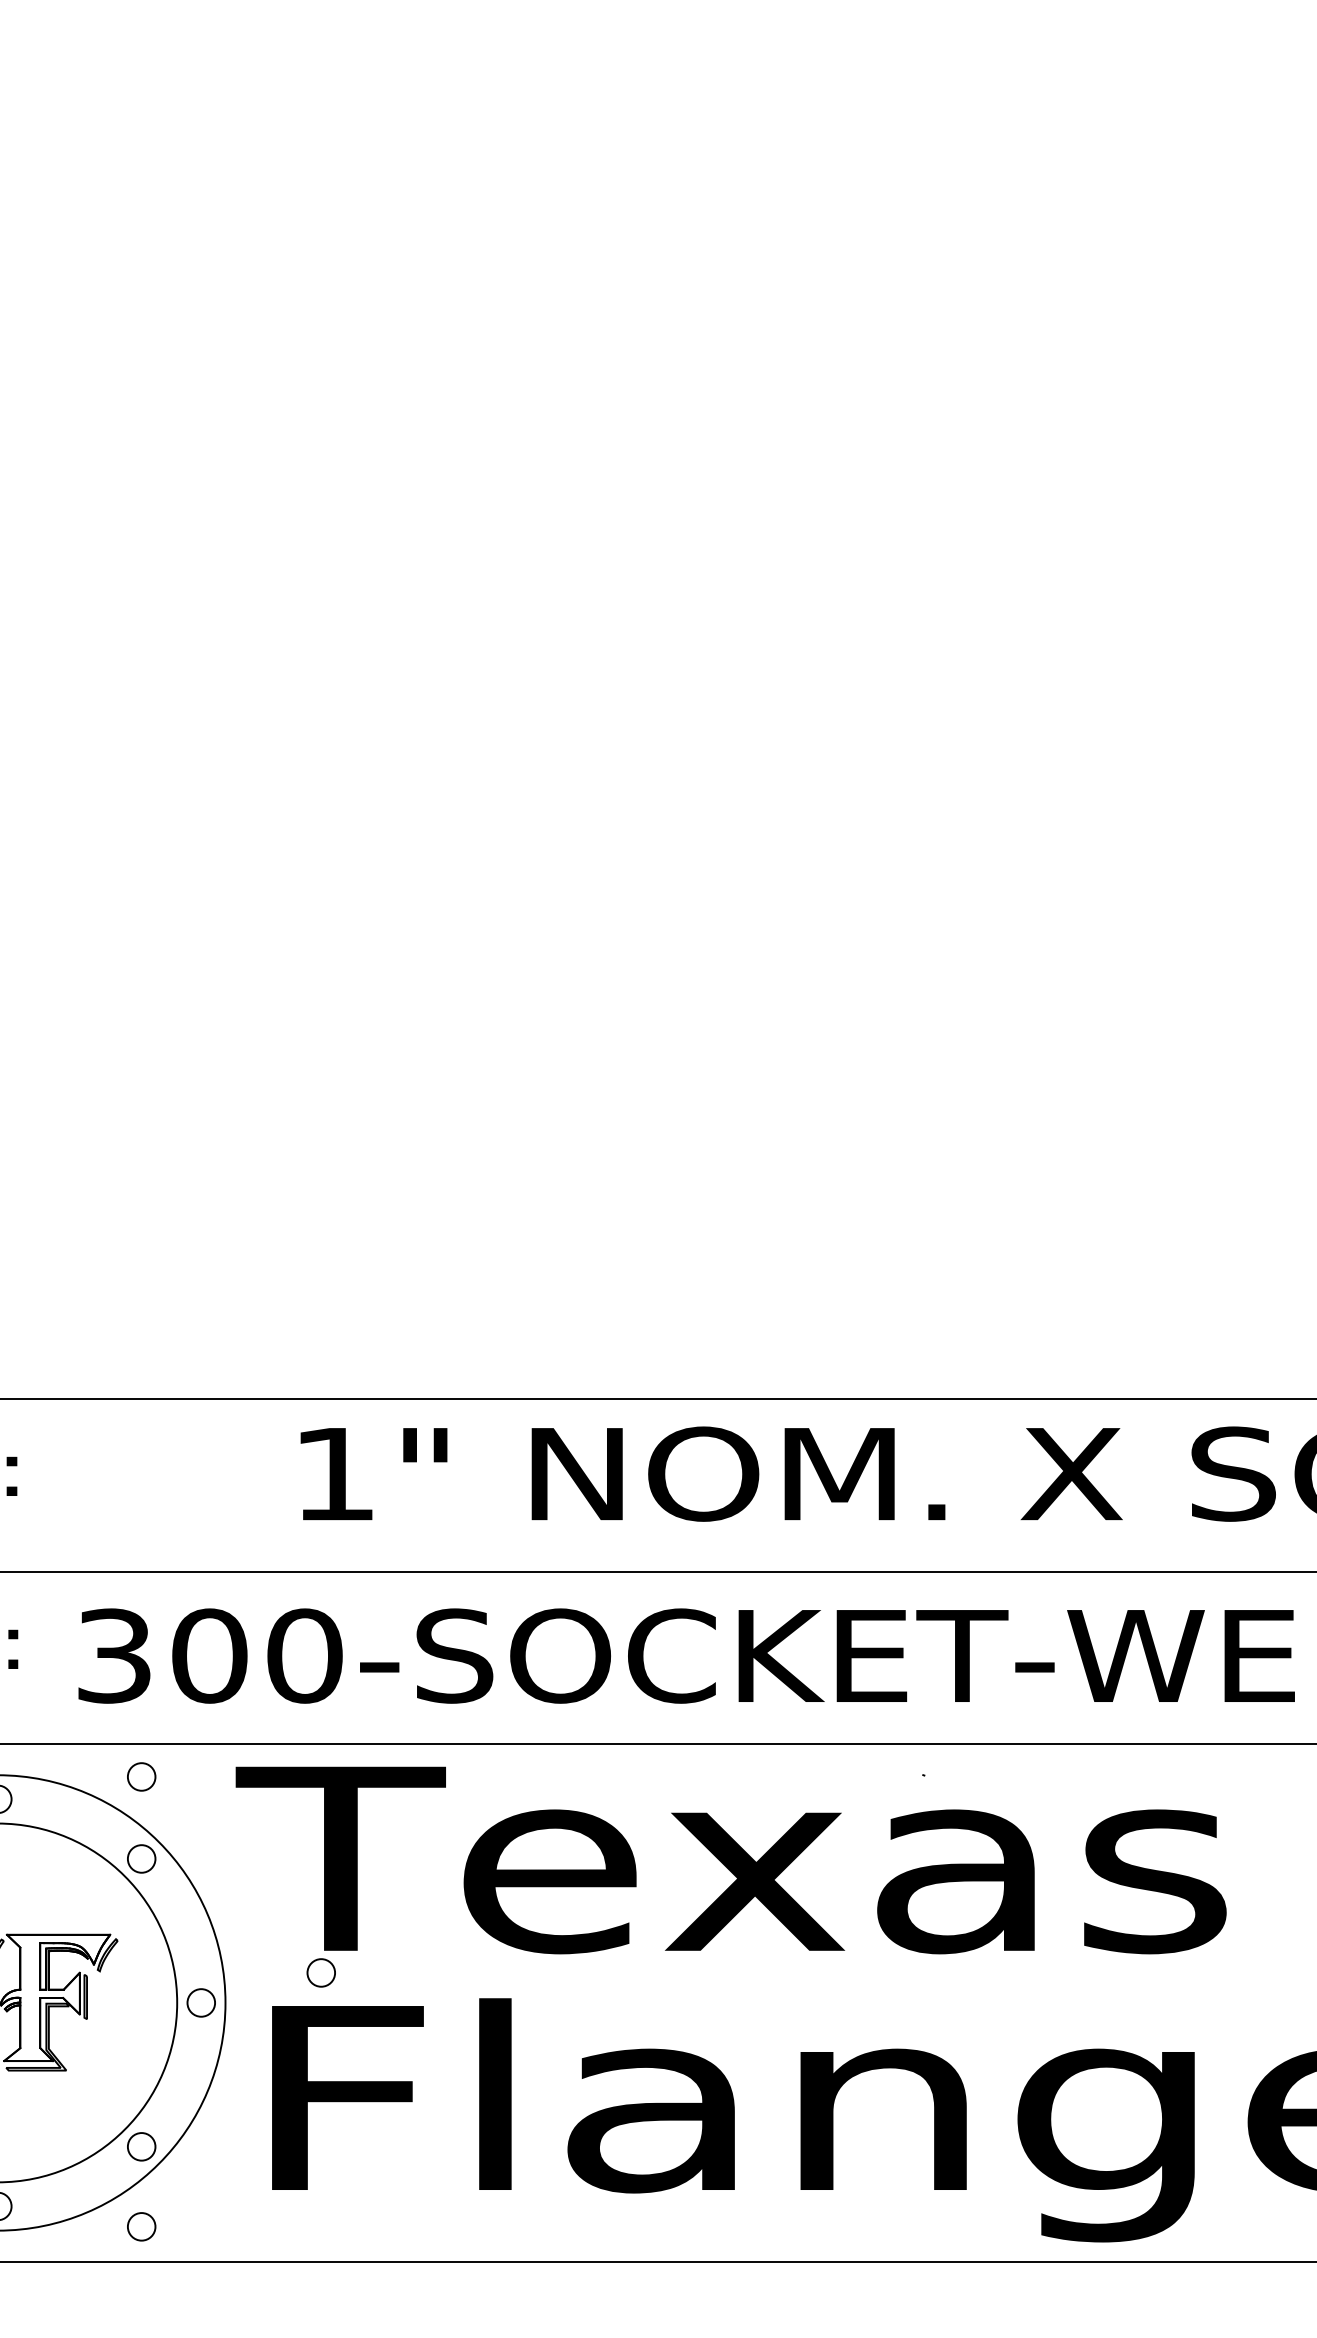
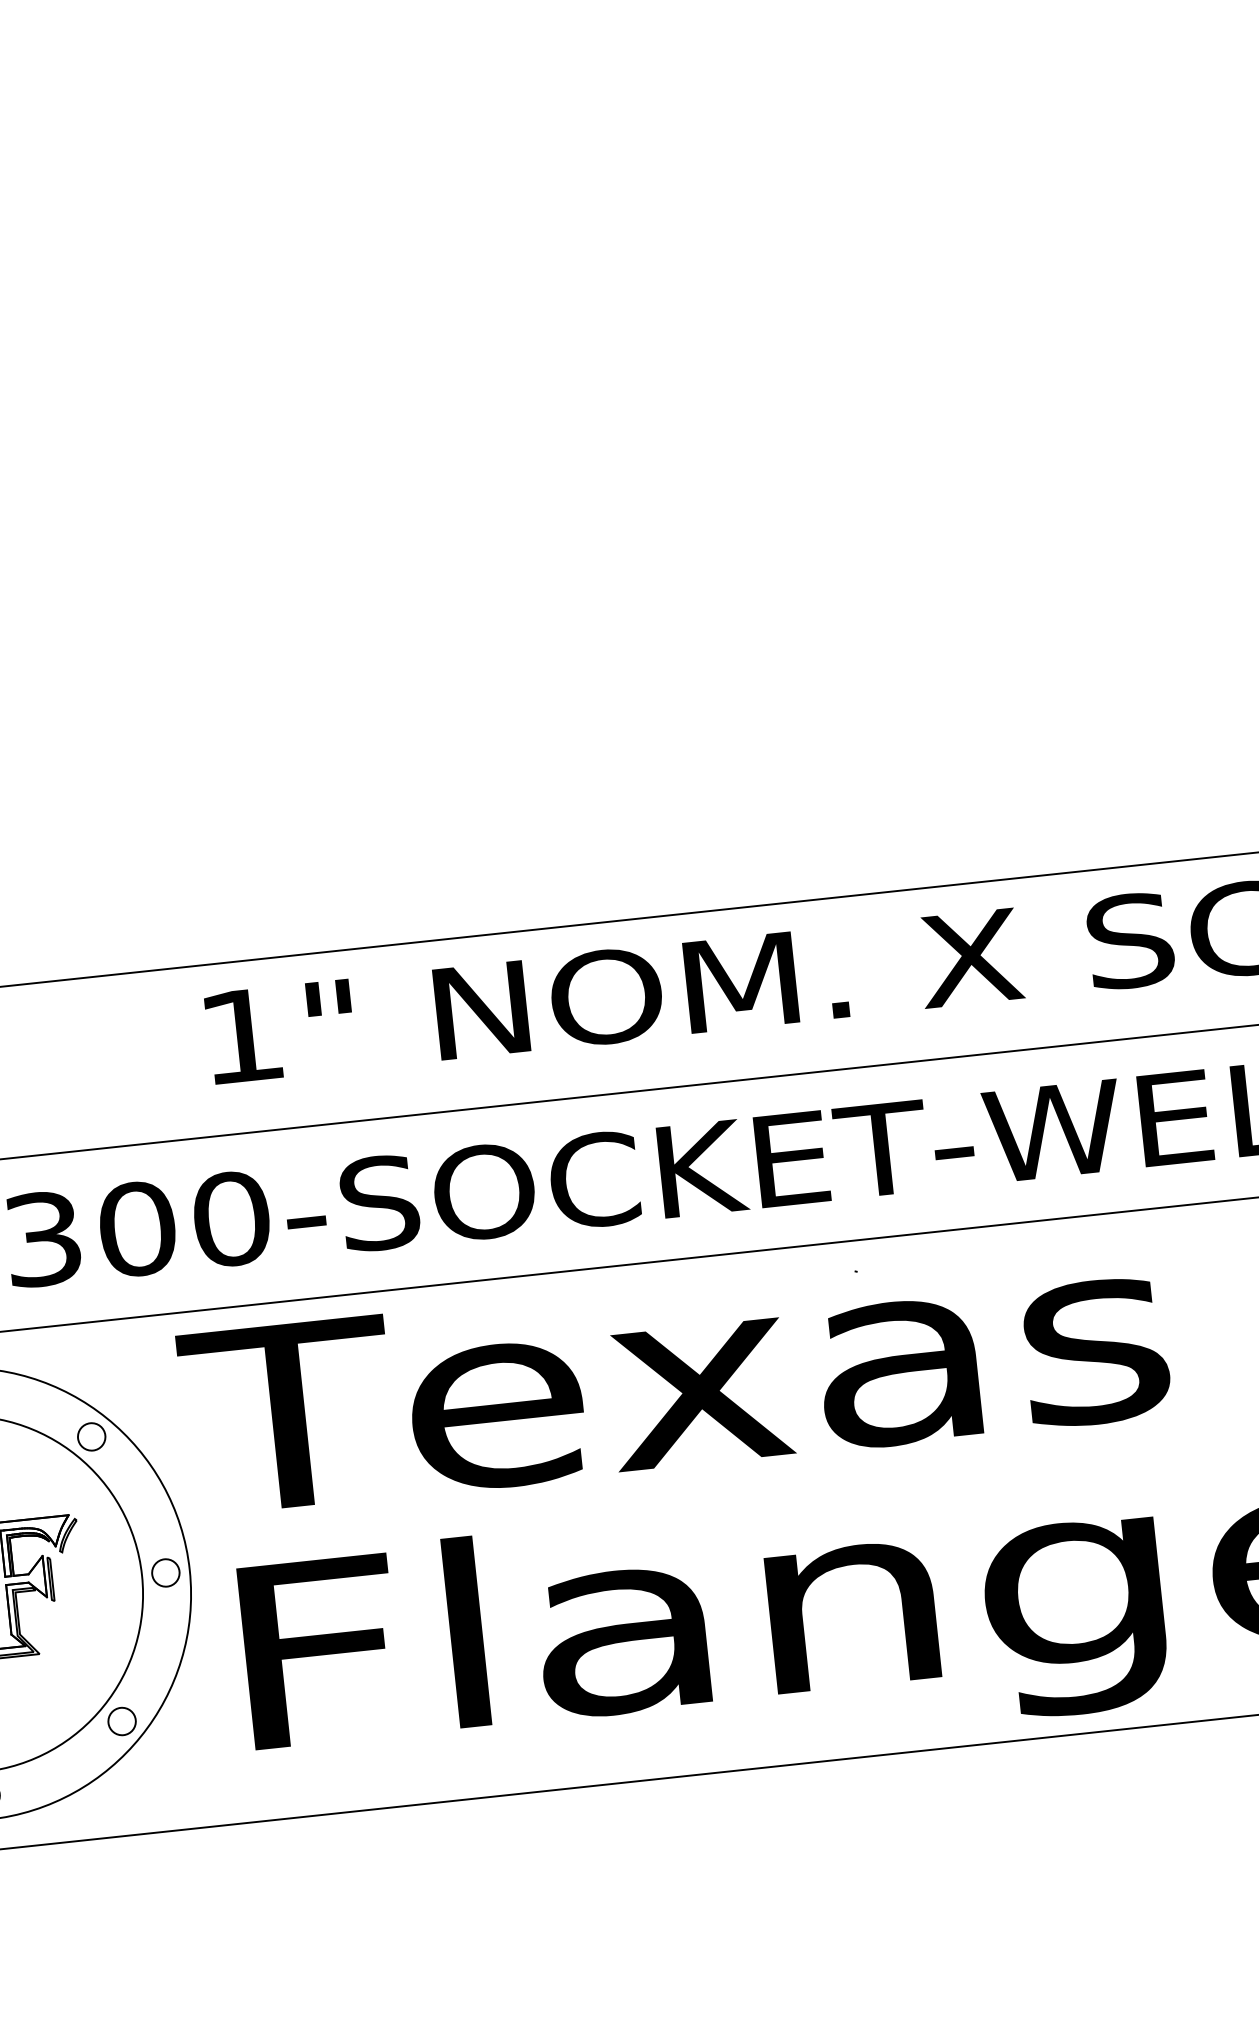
circle: (141, 1776) -> (82, 1355), removed
circle: (320, 1972) -> (280, 1530), removed
circle: (141, 2226) -> (130, 1800), removed

